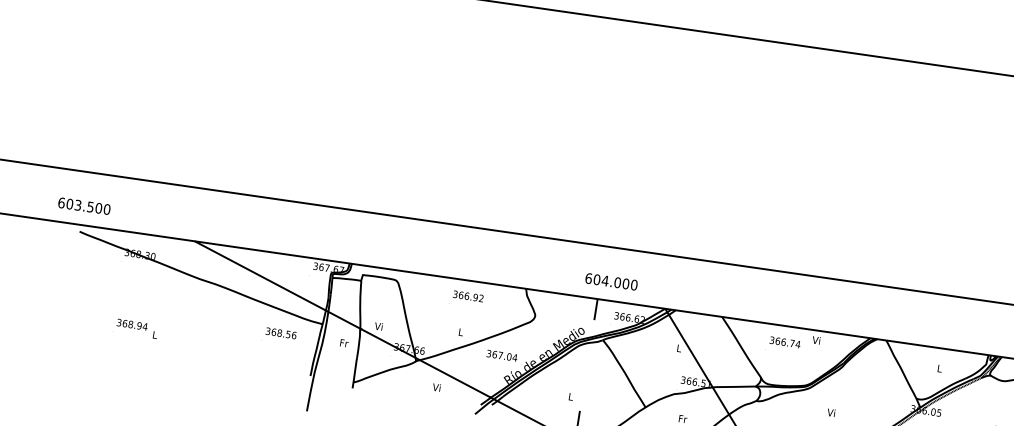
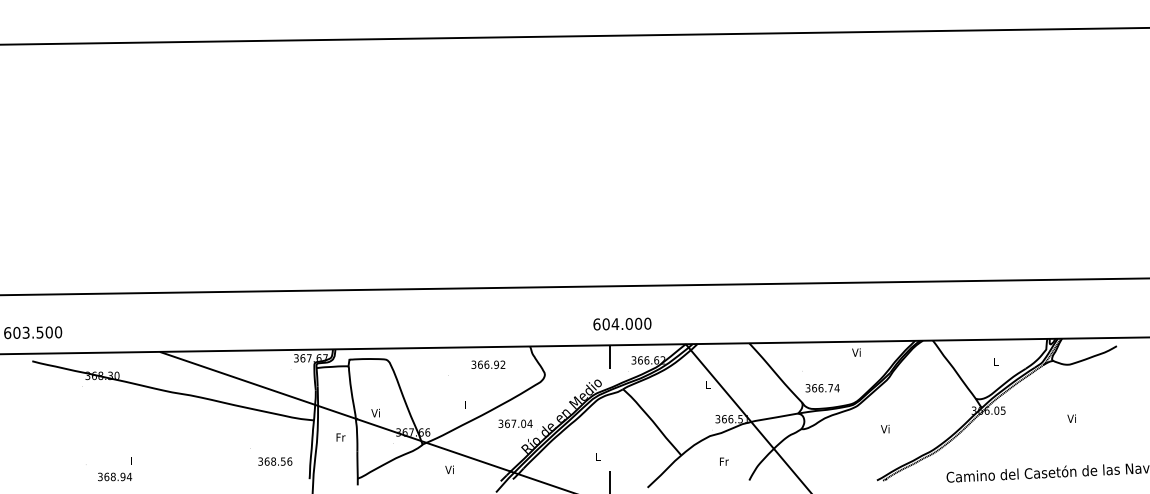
text: (468, 296) -> (488, 364), moved
text: (132, 324) -> (115, 476), moved
text: (281, 333) -> (275, 461), moved
text: (784, 342) -> (822, 388), moved

